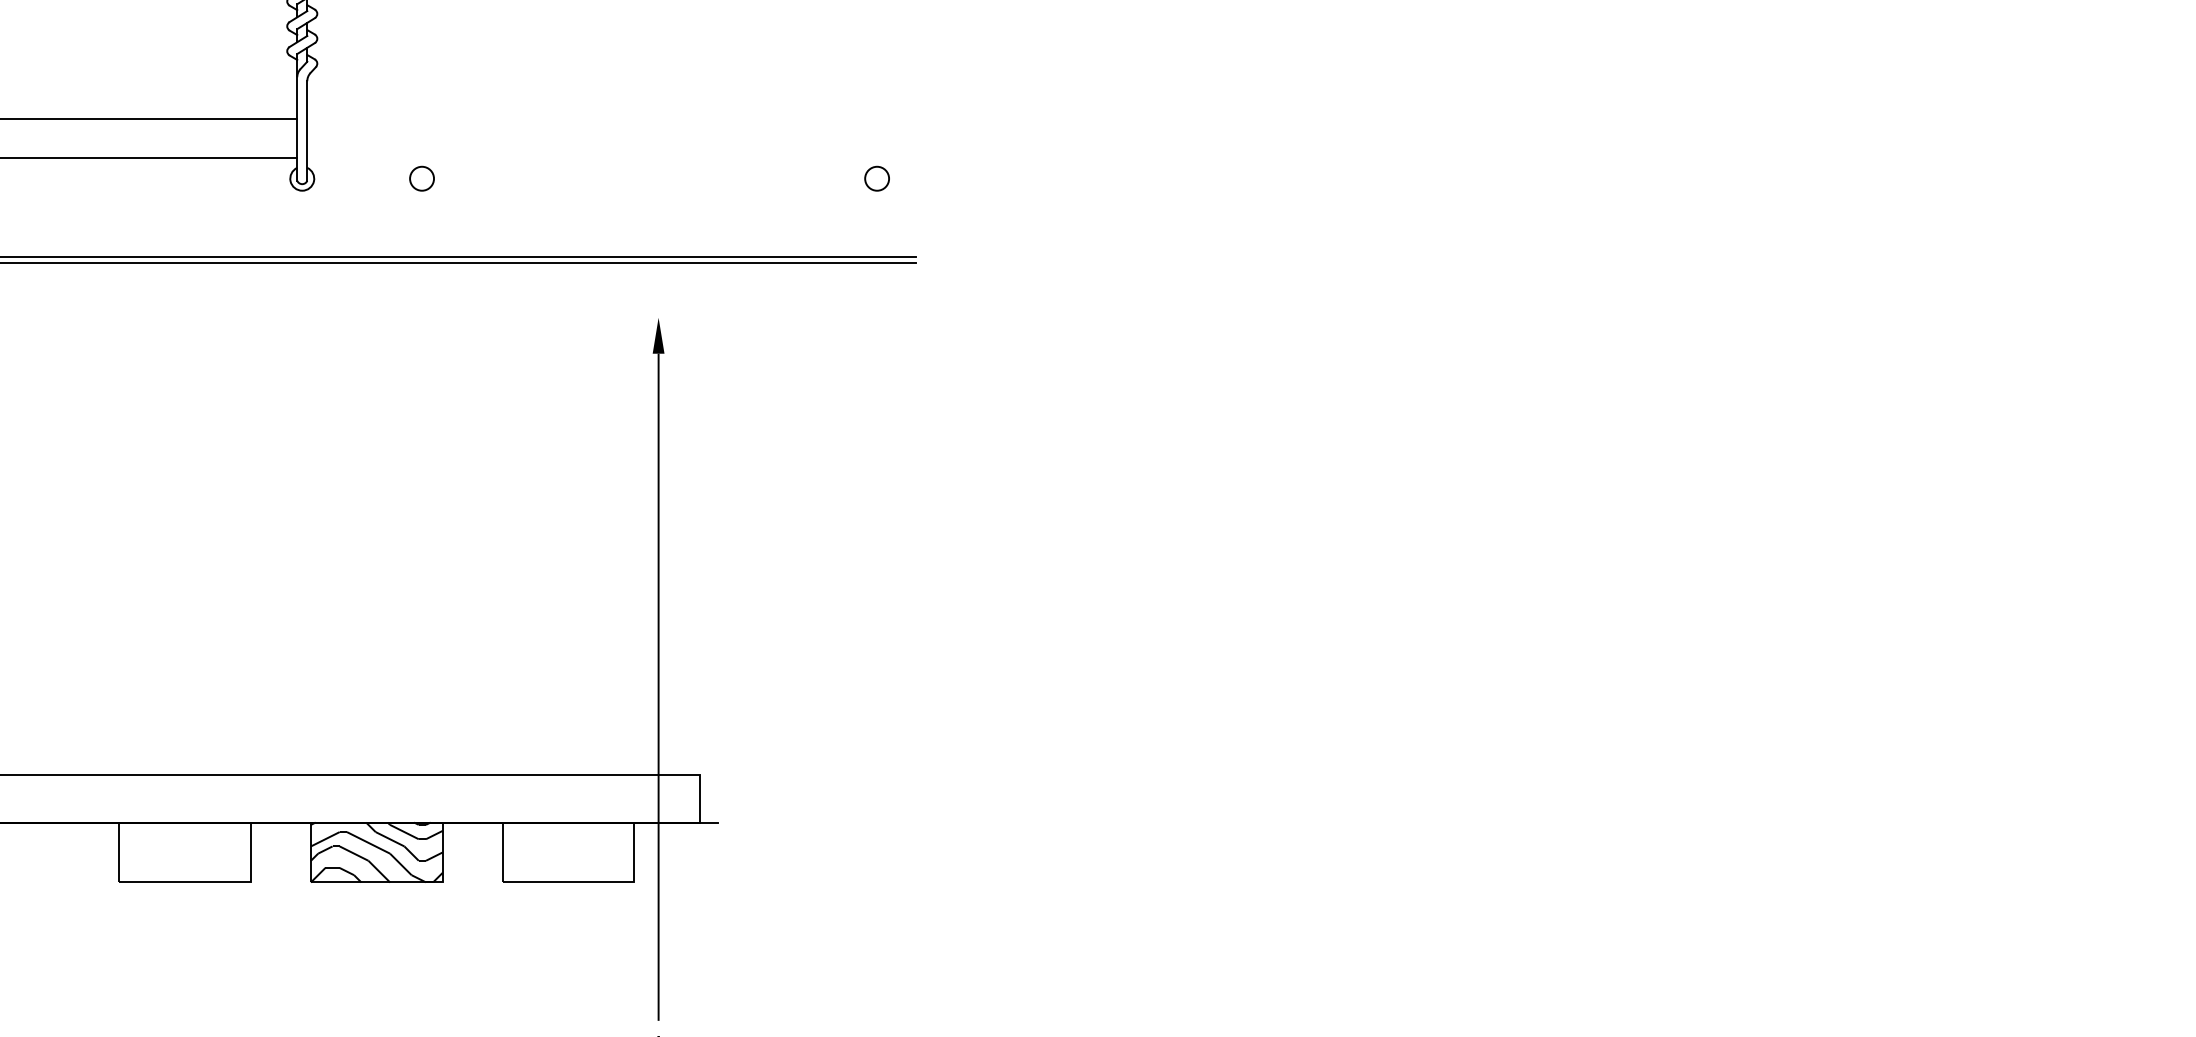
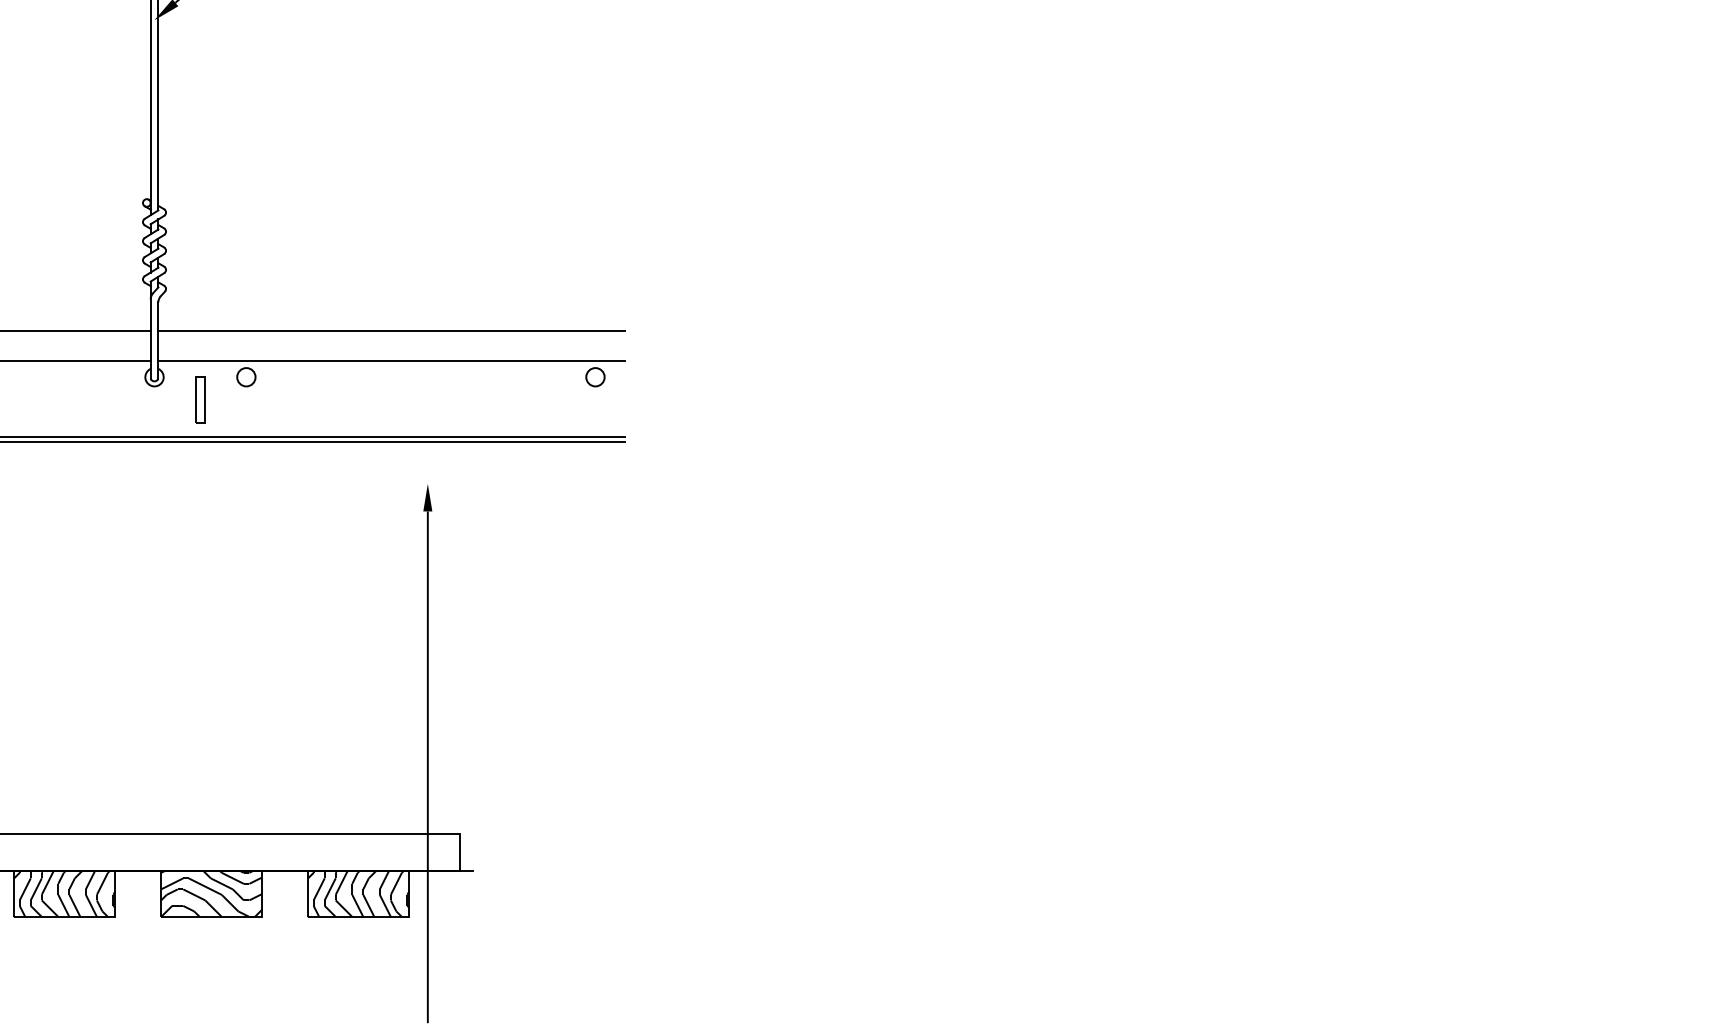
line: (611, 119) -> (391, 331), added
line: (611, 158) -> (391, 361), added
part: (362, 207) -> (200, 399), added
hatch: (184, 853) -> (64, 894), added
hatch: (568, 853) -> (358, 894), added

